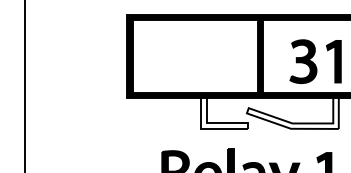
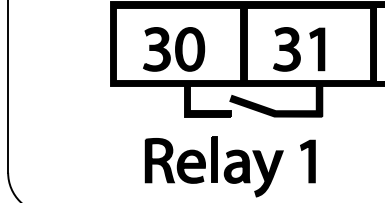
part: (191, 61) -> (174, 49), added
fill: (224, 111) -> (207, 99), added
fill: (293, 111) -> (276, 99), added

